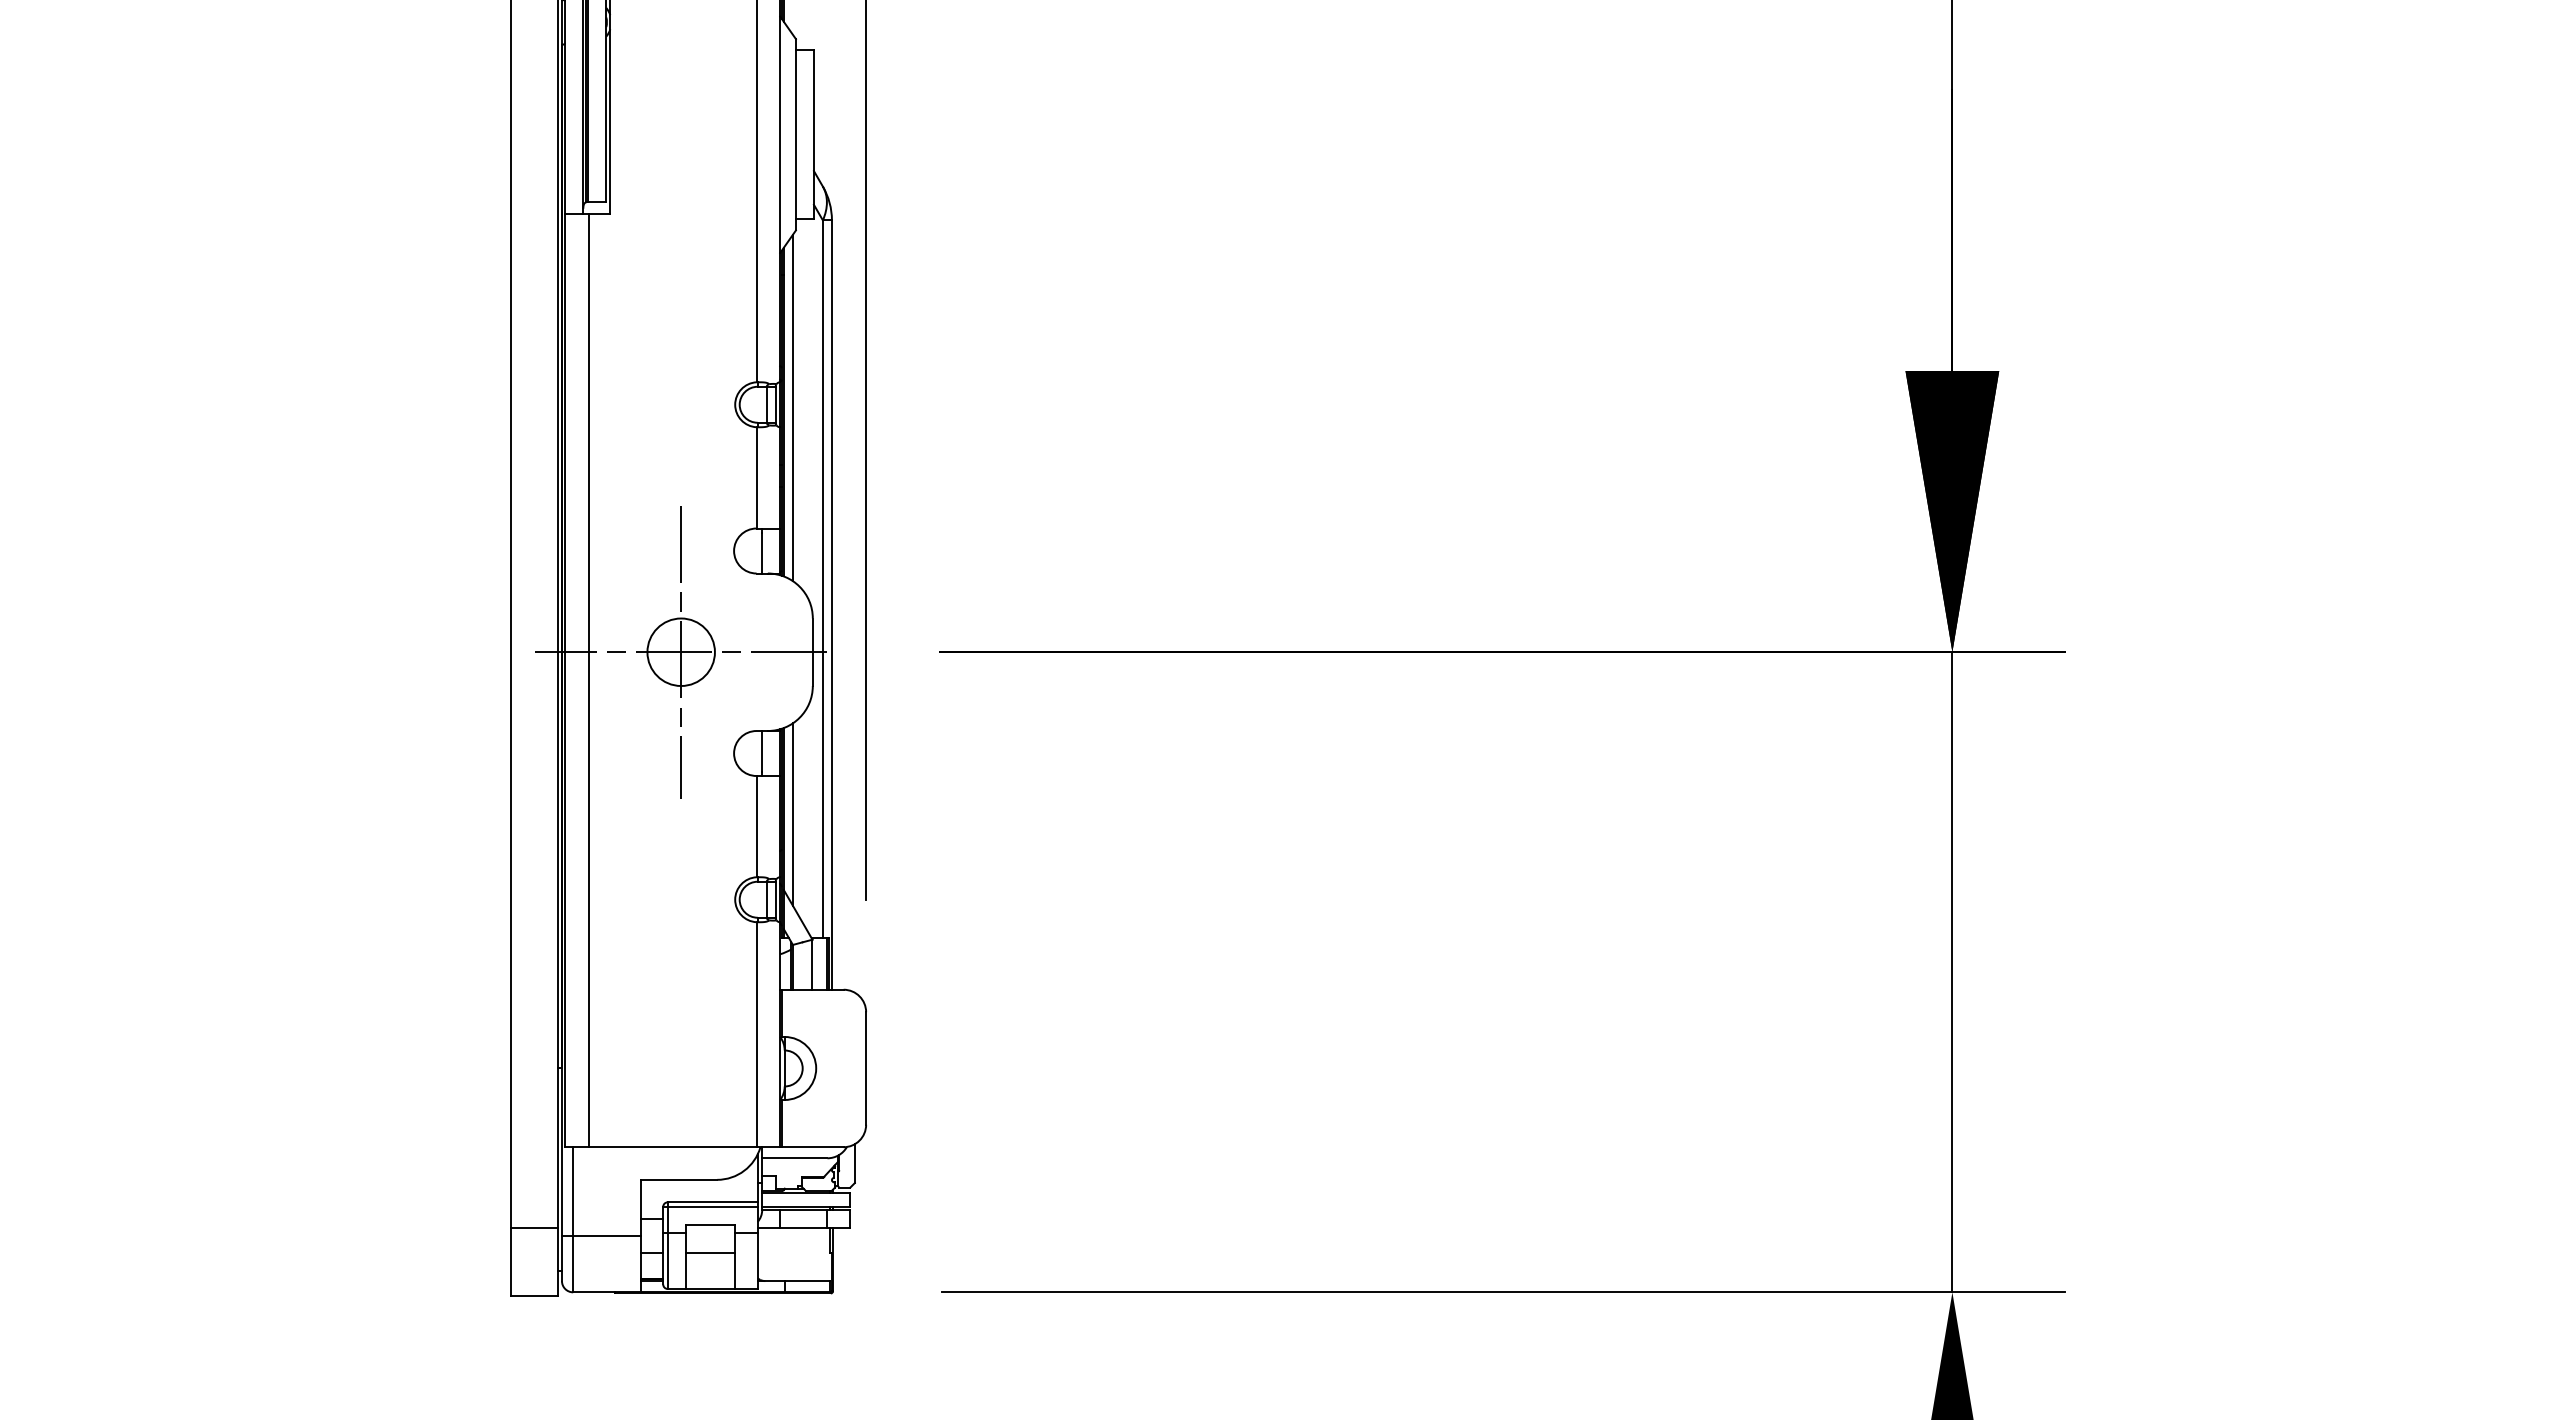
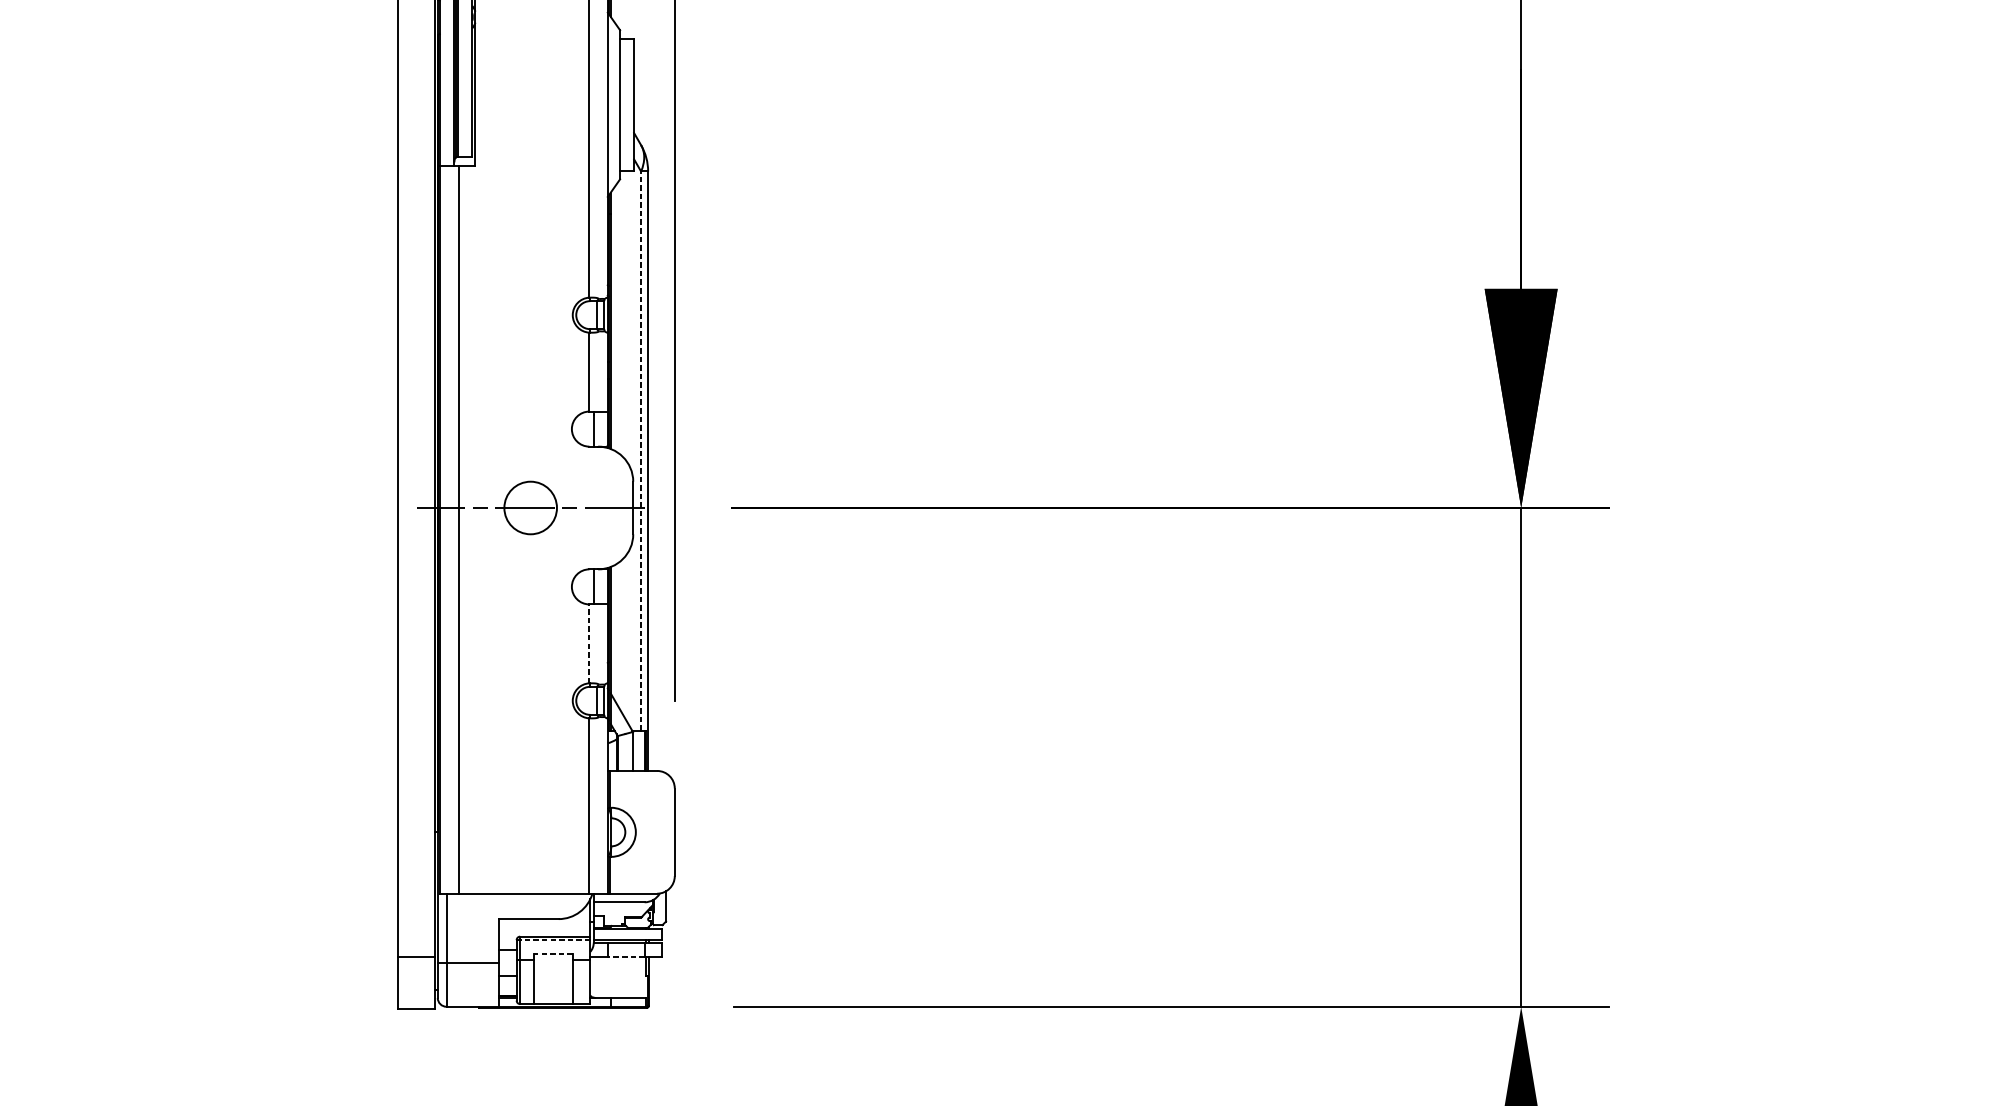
line: (792, 407) -> (617, 317), removed
line: (822, 579) -> (640, 451), solid -> dashed
line: (681, 652) -> (530, 508), removed
line: (792, 814) -> (617, 634), removed
line: (756, 826) -> (589, 643), solid -> dashed
line: (712, 1206) -> (555, 939), solid -> dashed
line: (710, 1224) -> (553, 953), solid -> dashed
line: (803, 1228) -> (625, 957), solid -> dashed
line: (710, 1252) -> (553, 975), removed

